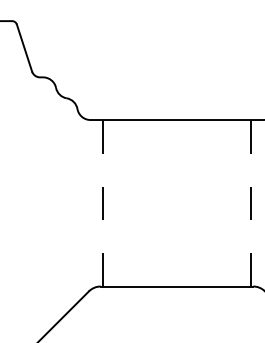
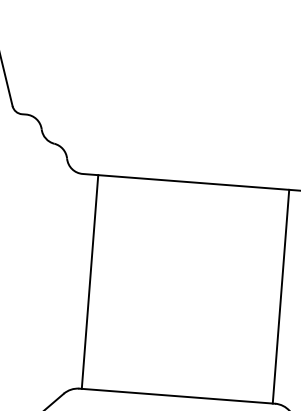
line: (102, 202) -> (89, 281), dashed -> solid
line: (251, 202) -> (281, 295), dashed -> solid

